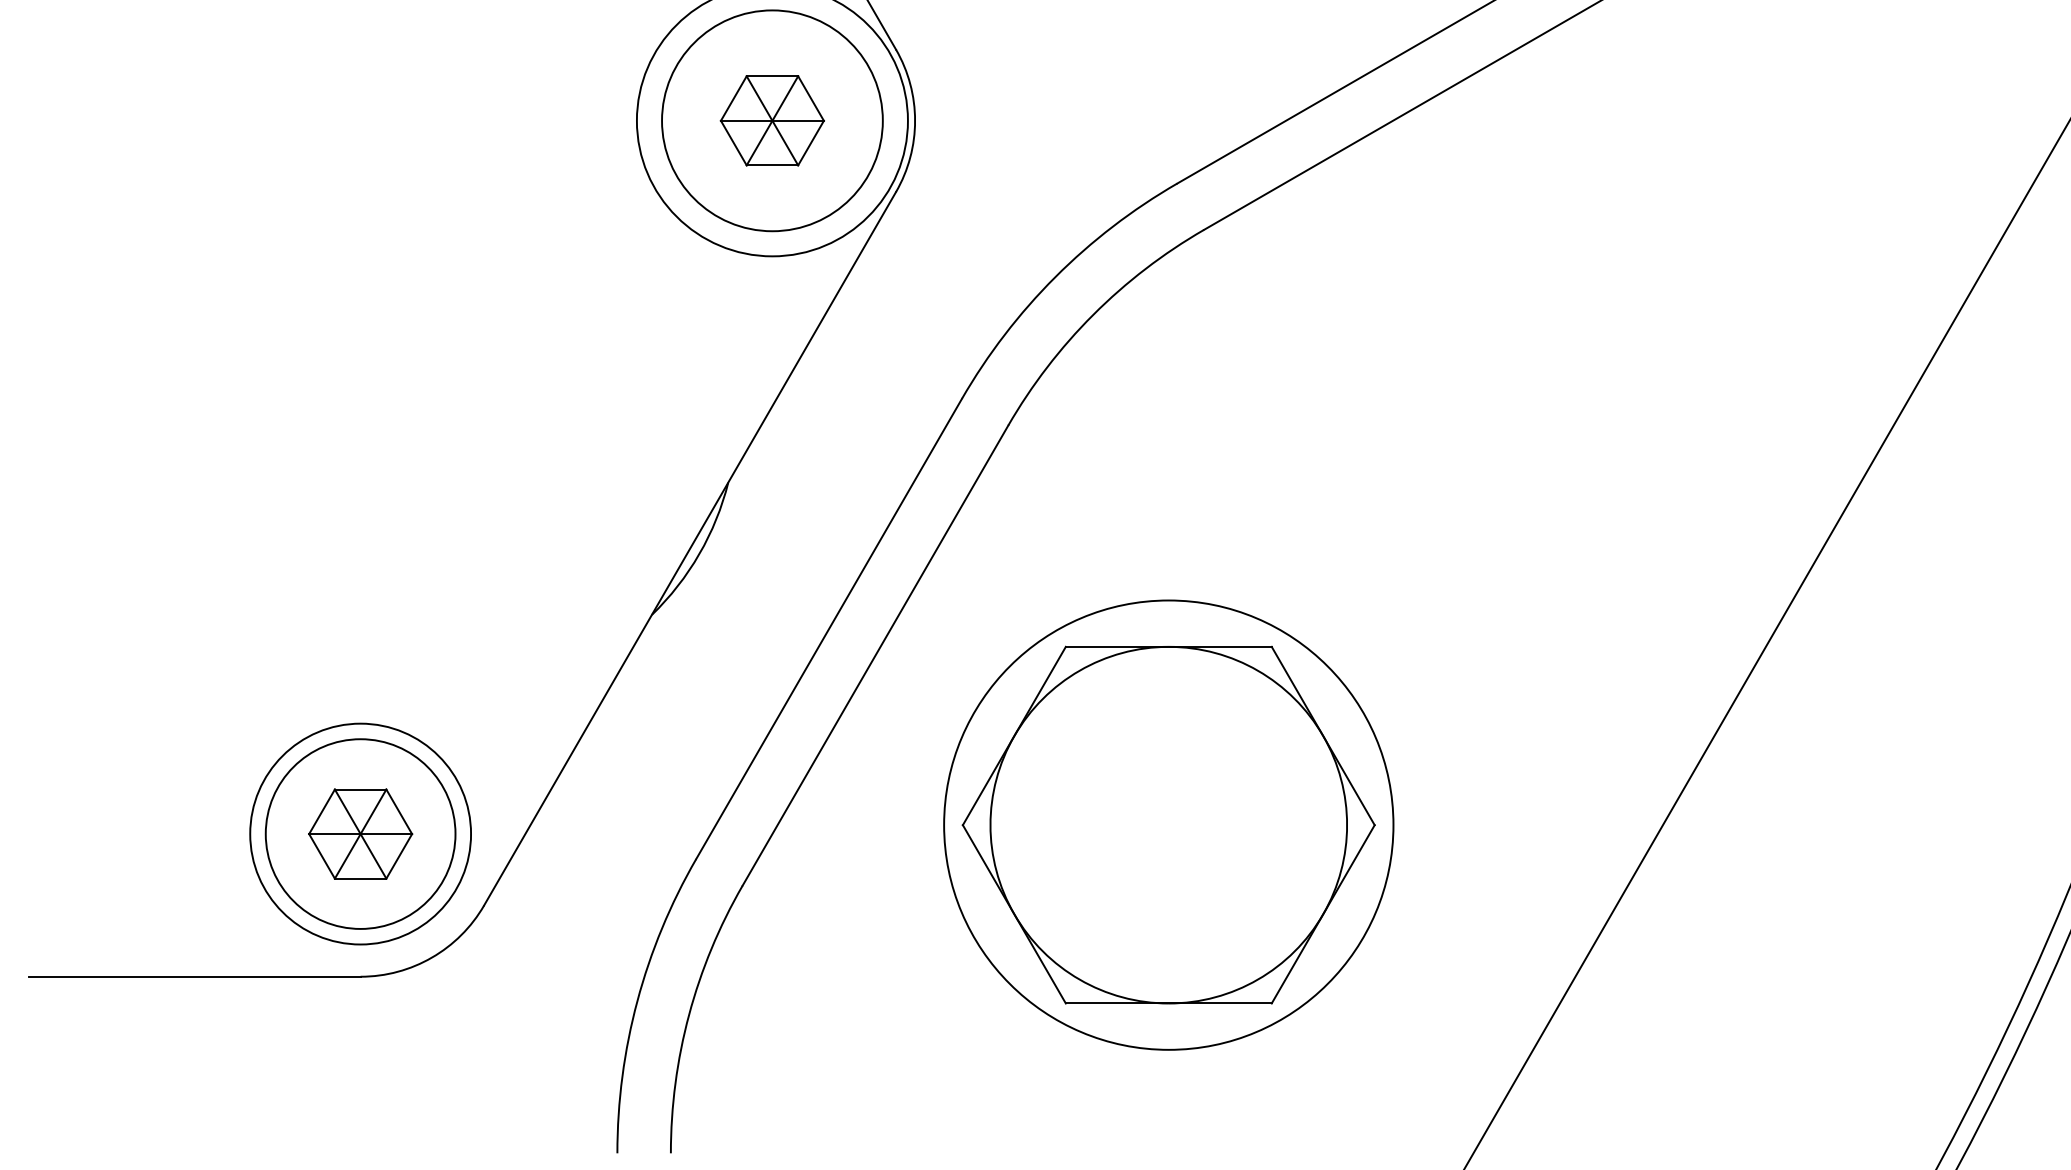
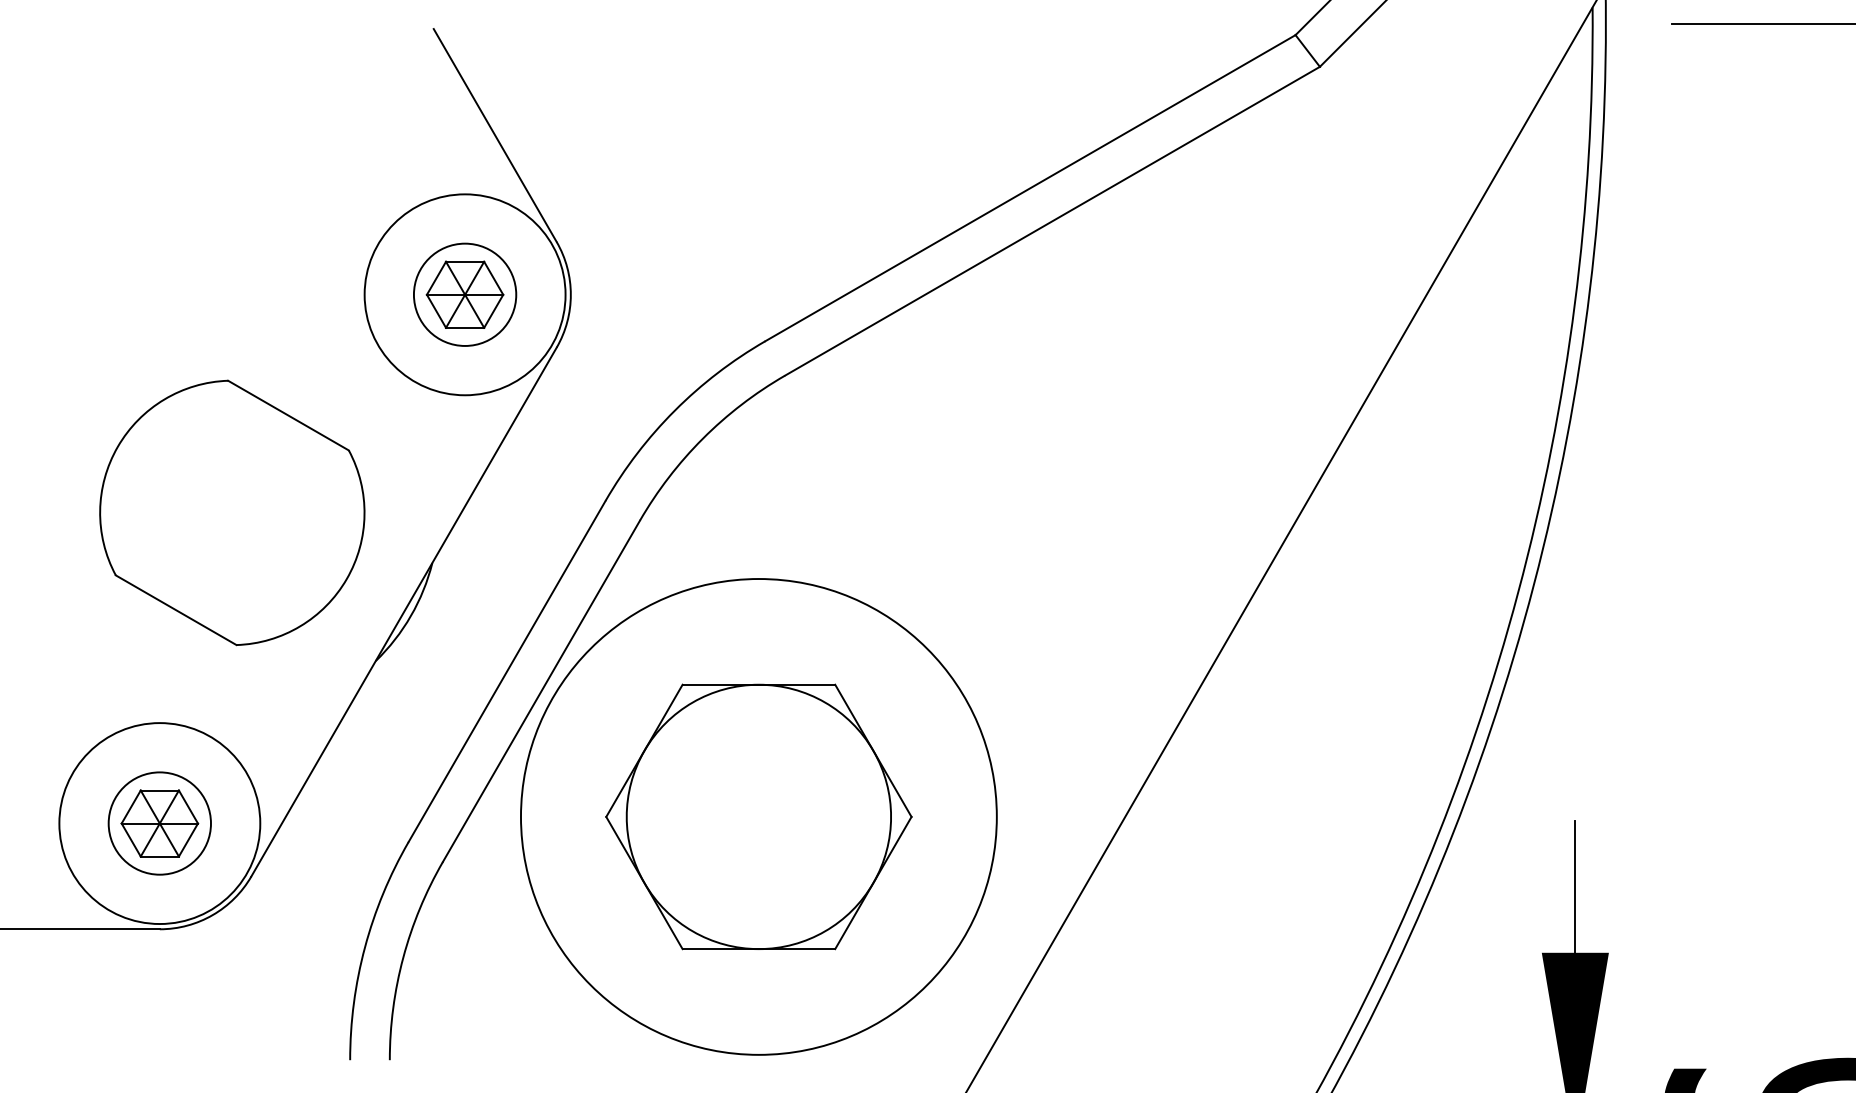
circle: (771, 120) -> (464, 294), size x0.62
part: (458, 414) -> (232, 512), added
circle: (1168, 824) -> (758, 816), size x1.43
circle: (360, 834) -> (159, 823), size x0.62
circle: (360, 834) -> (159, 823), size x1.43

